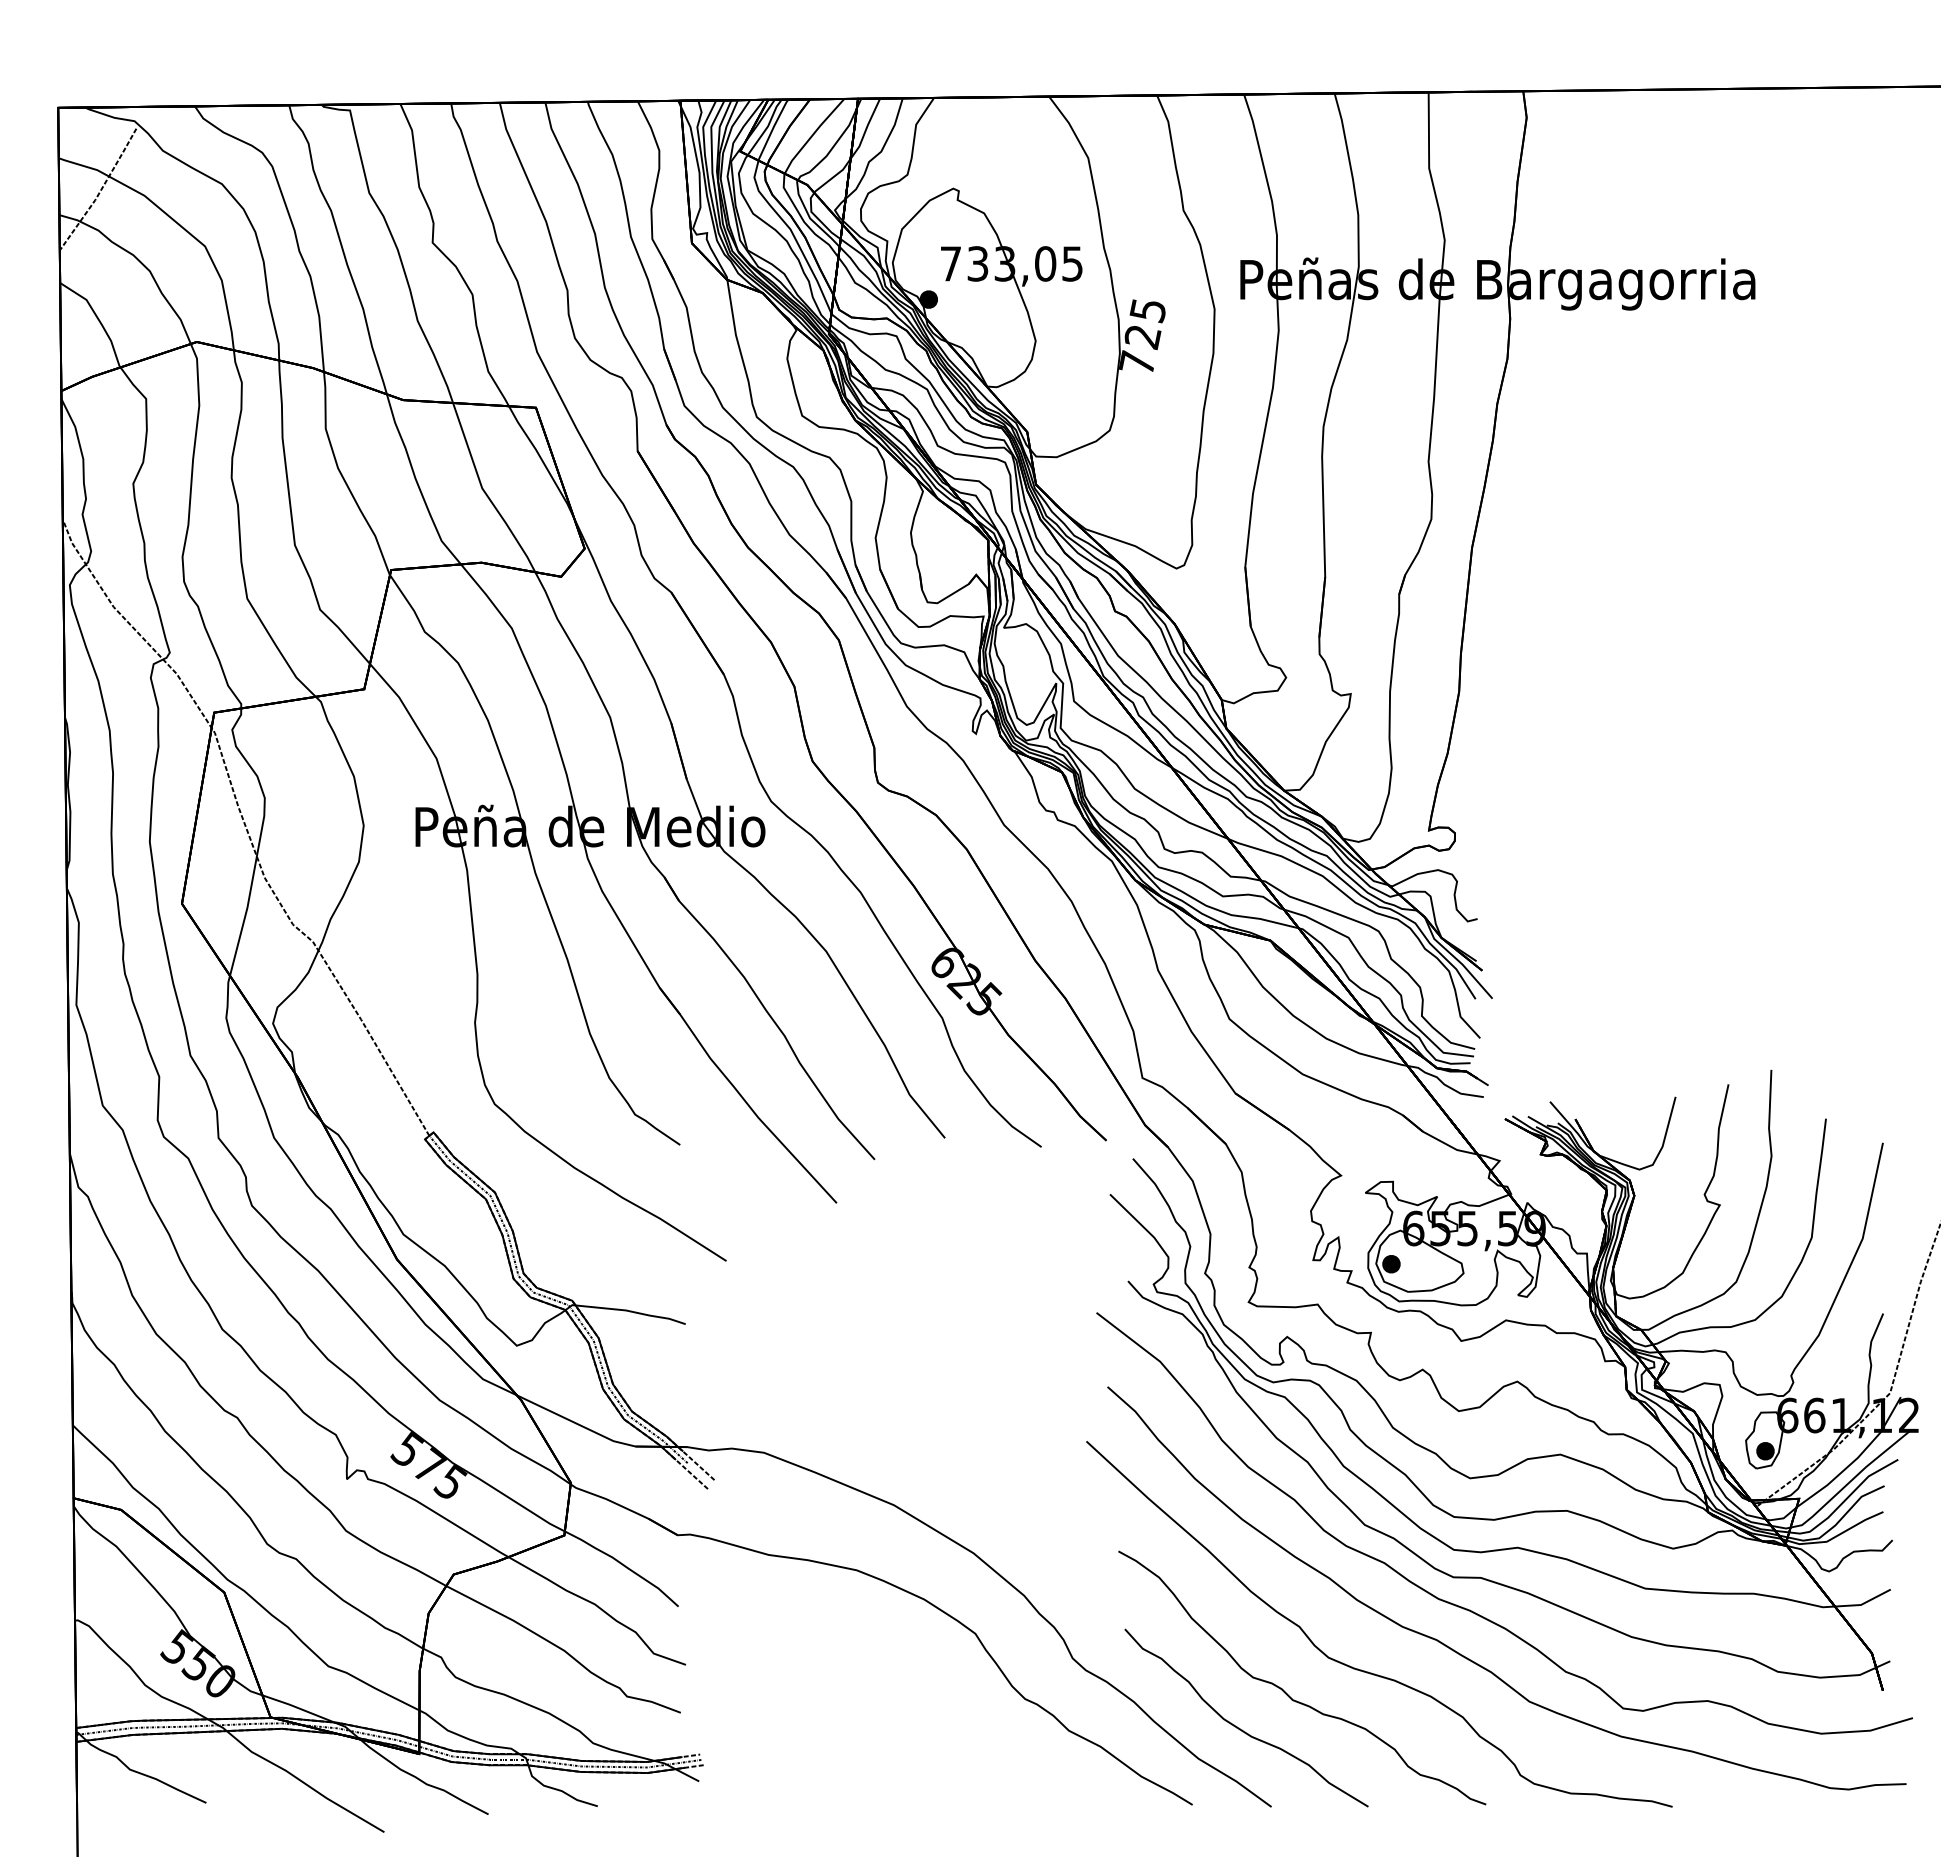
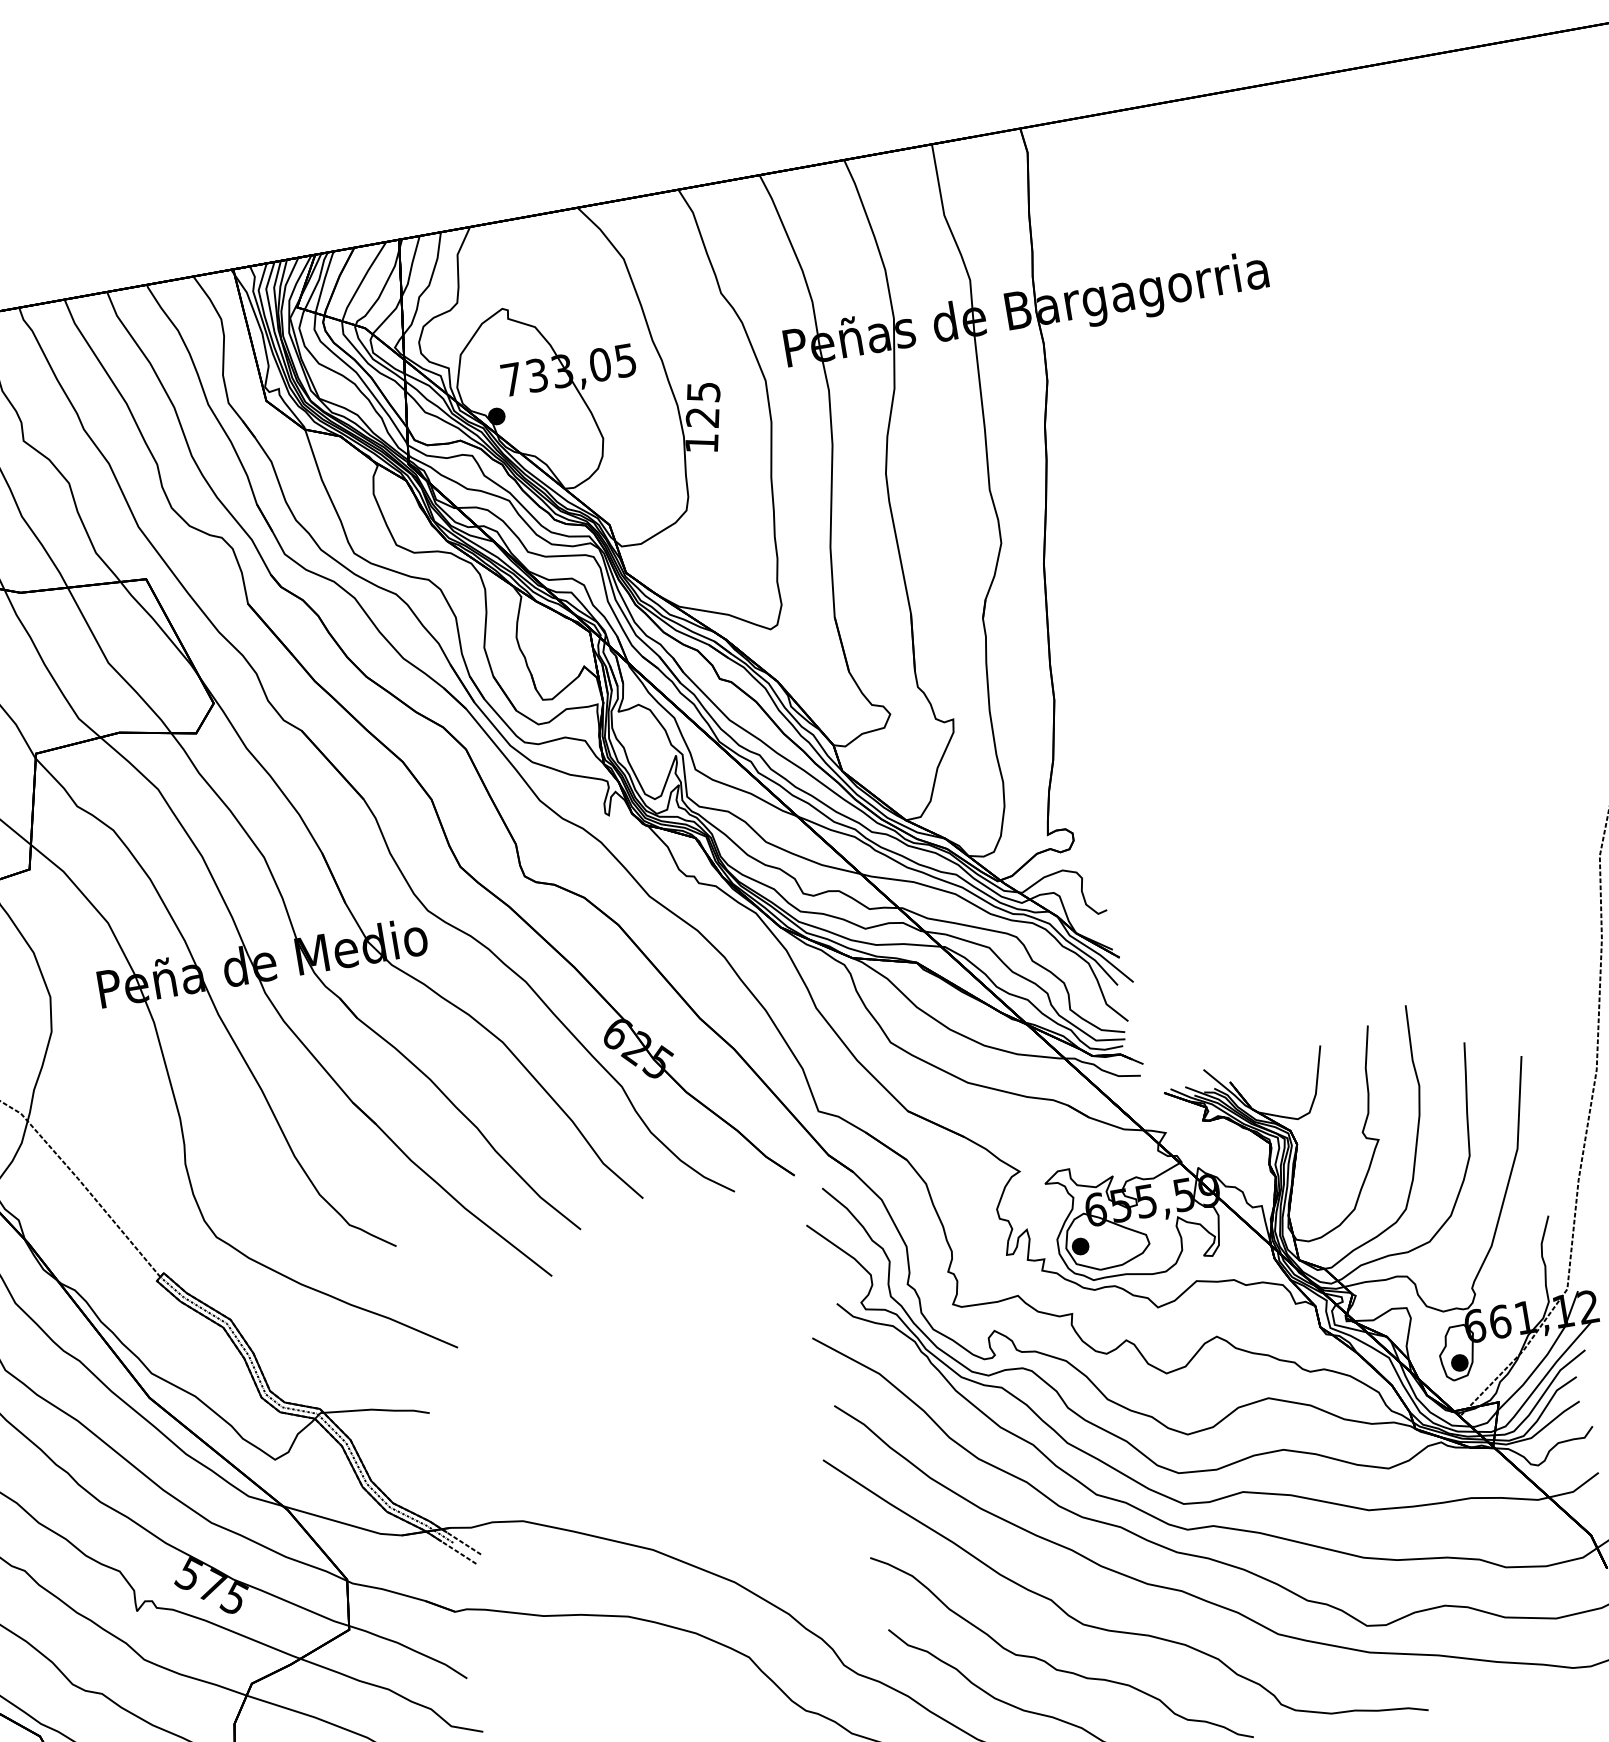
text: (1137, 362) -> (701, 442), 725 -> 125

